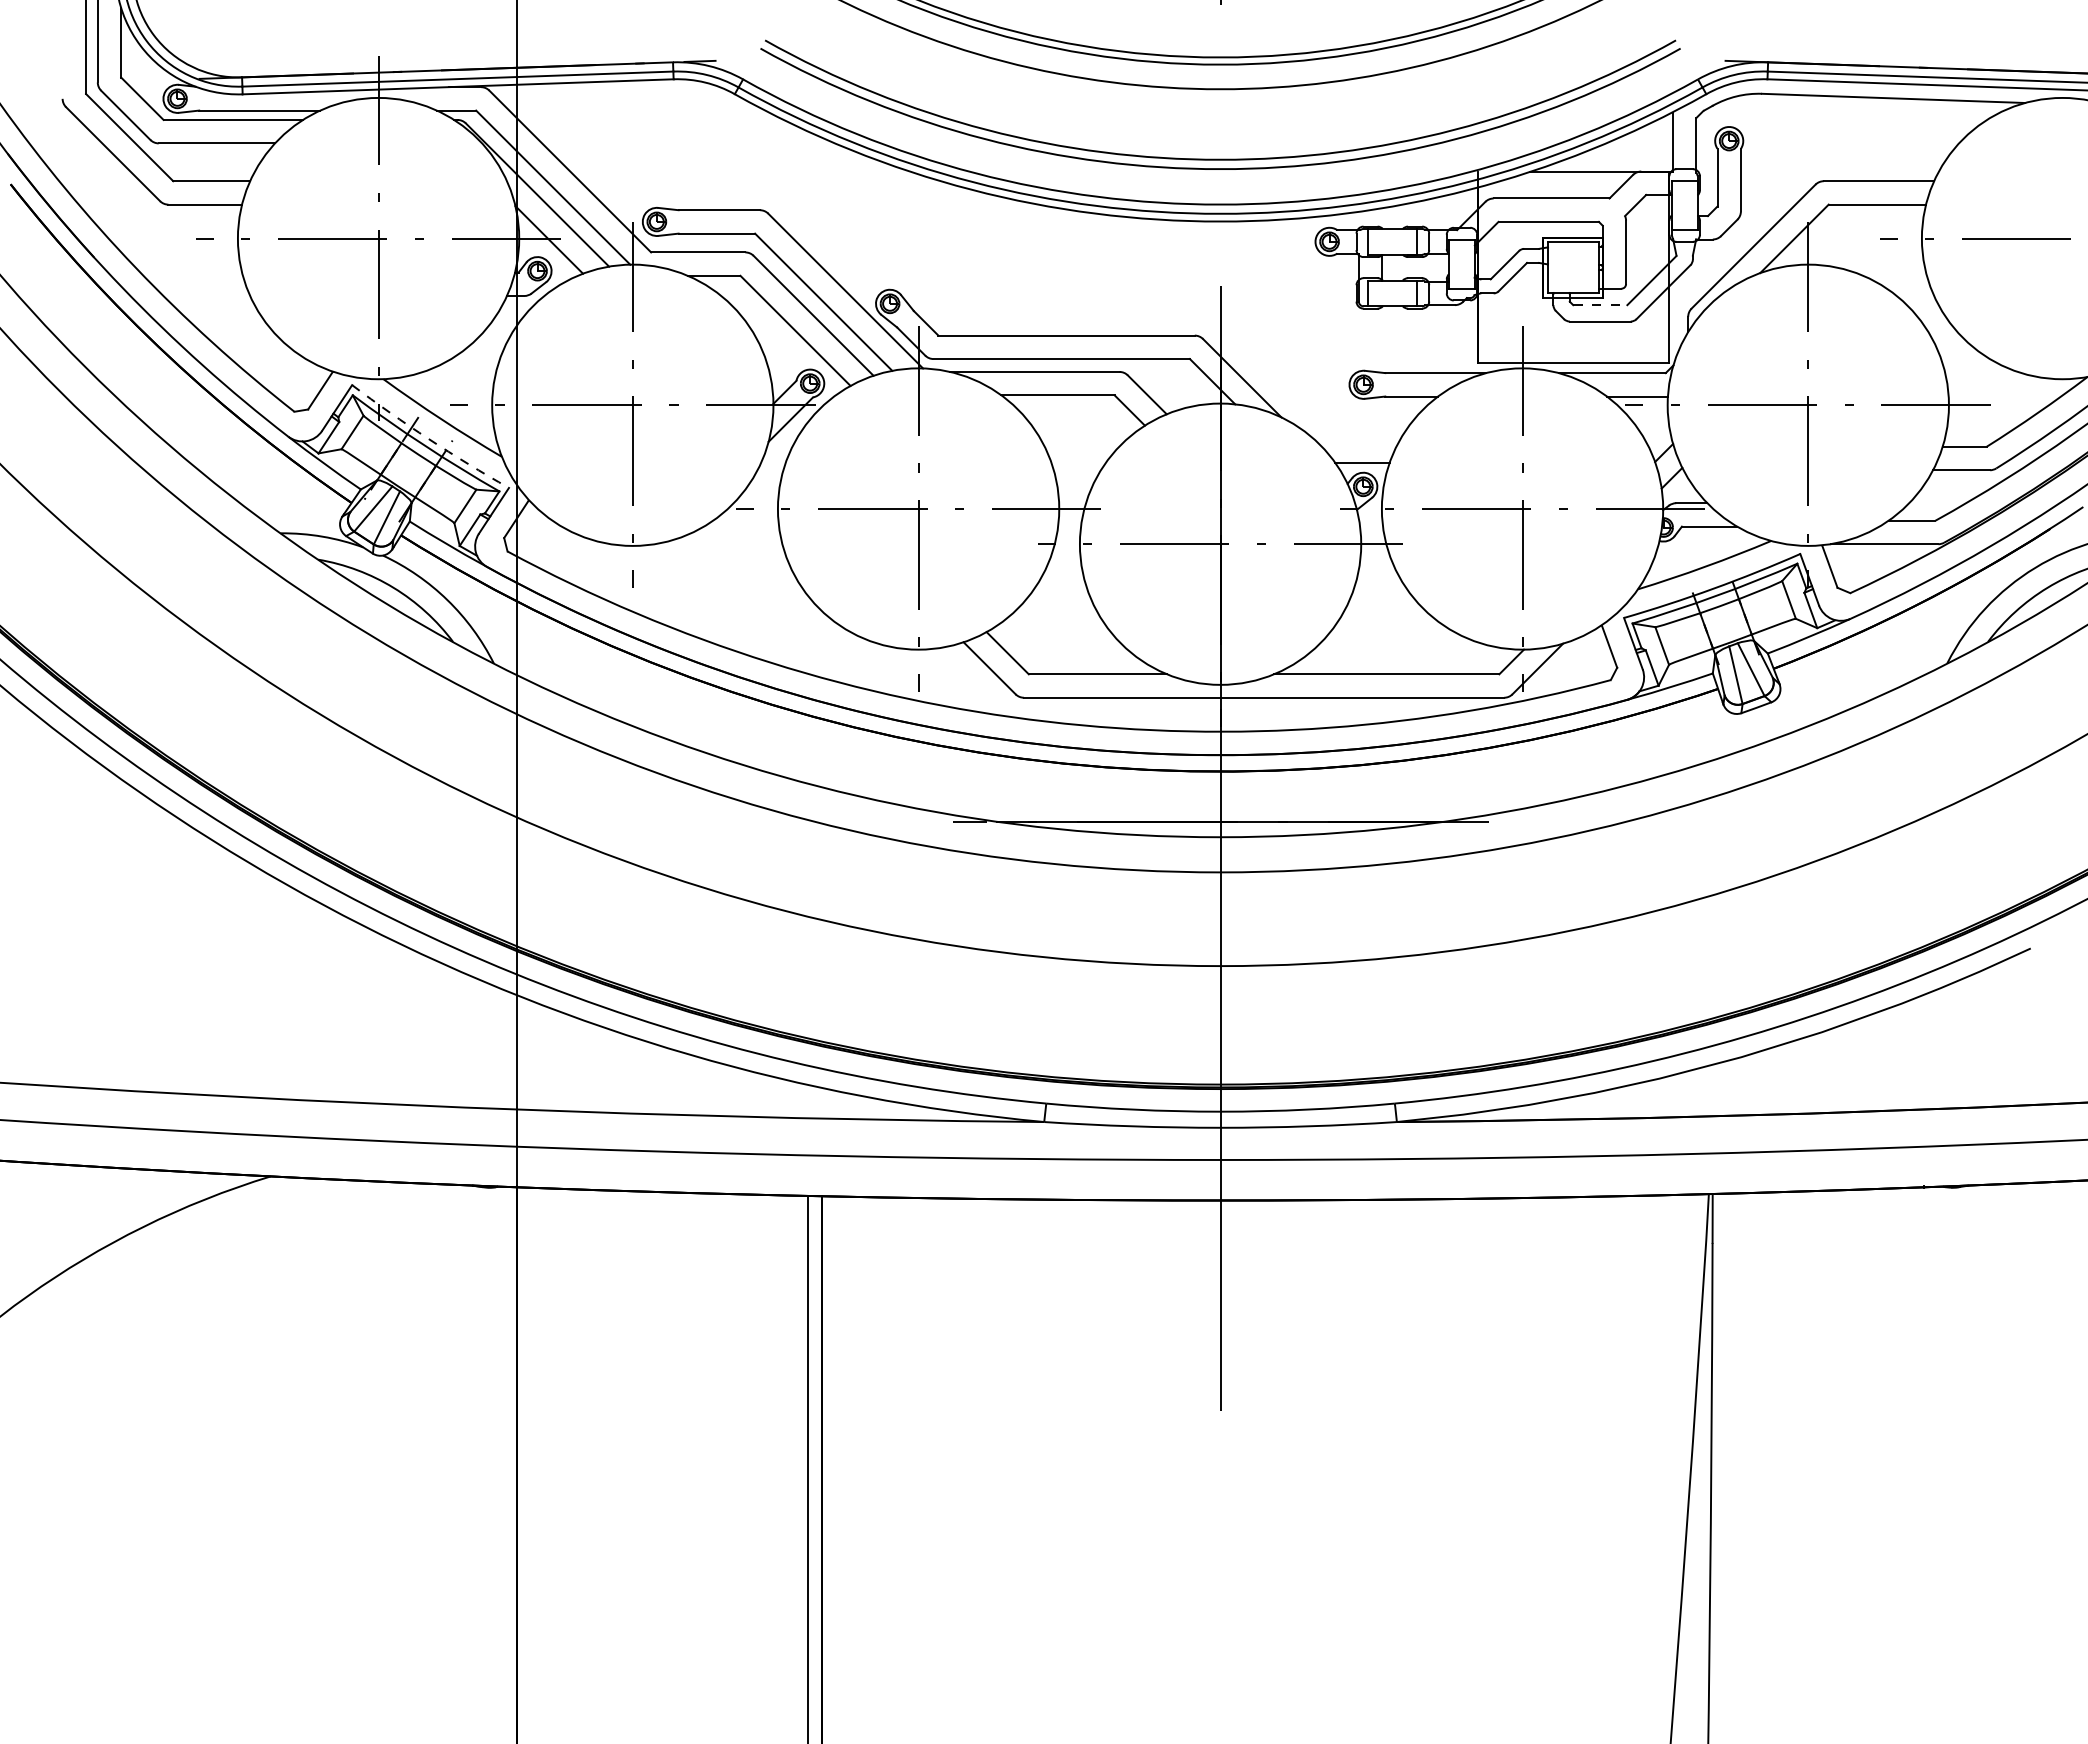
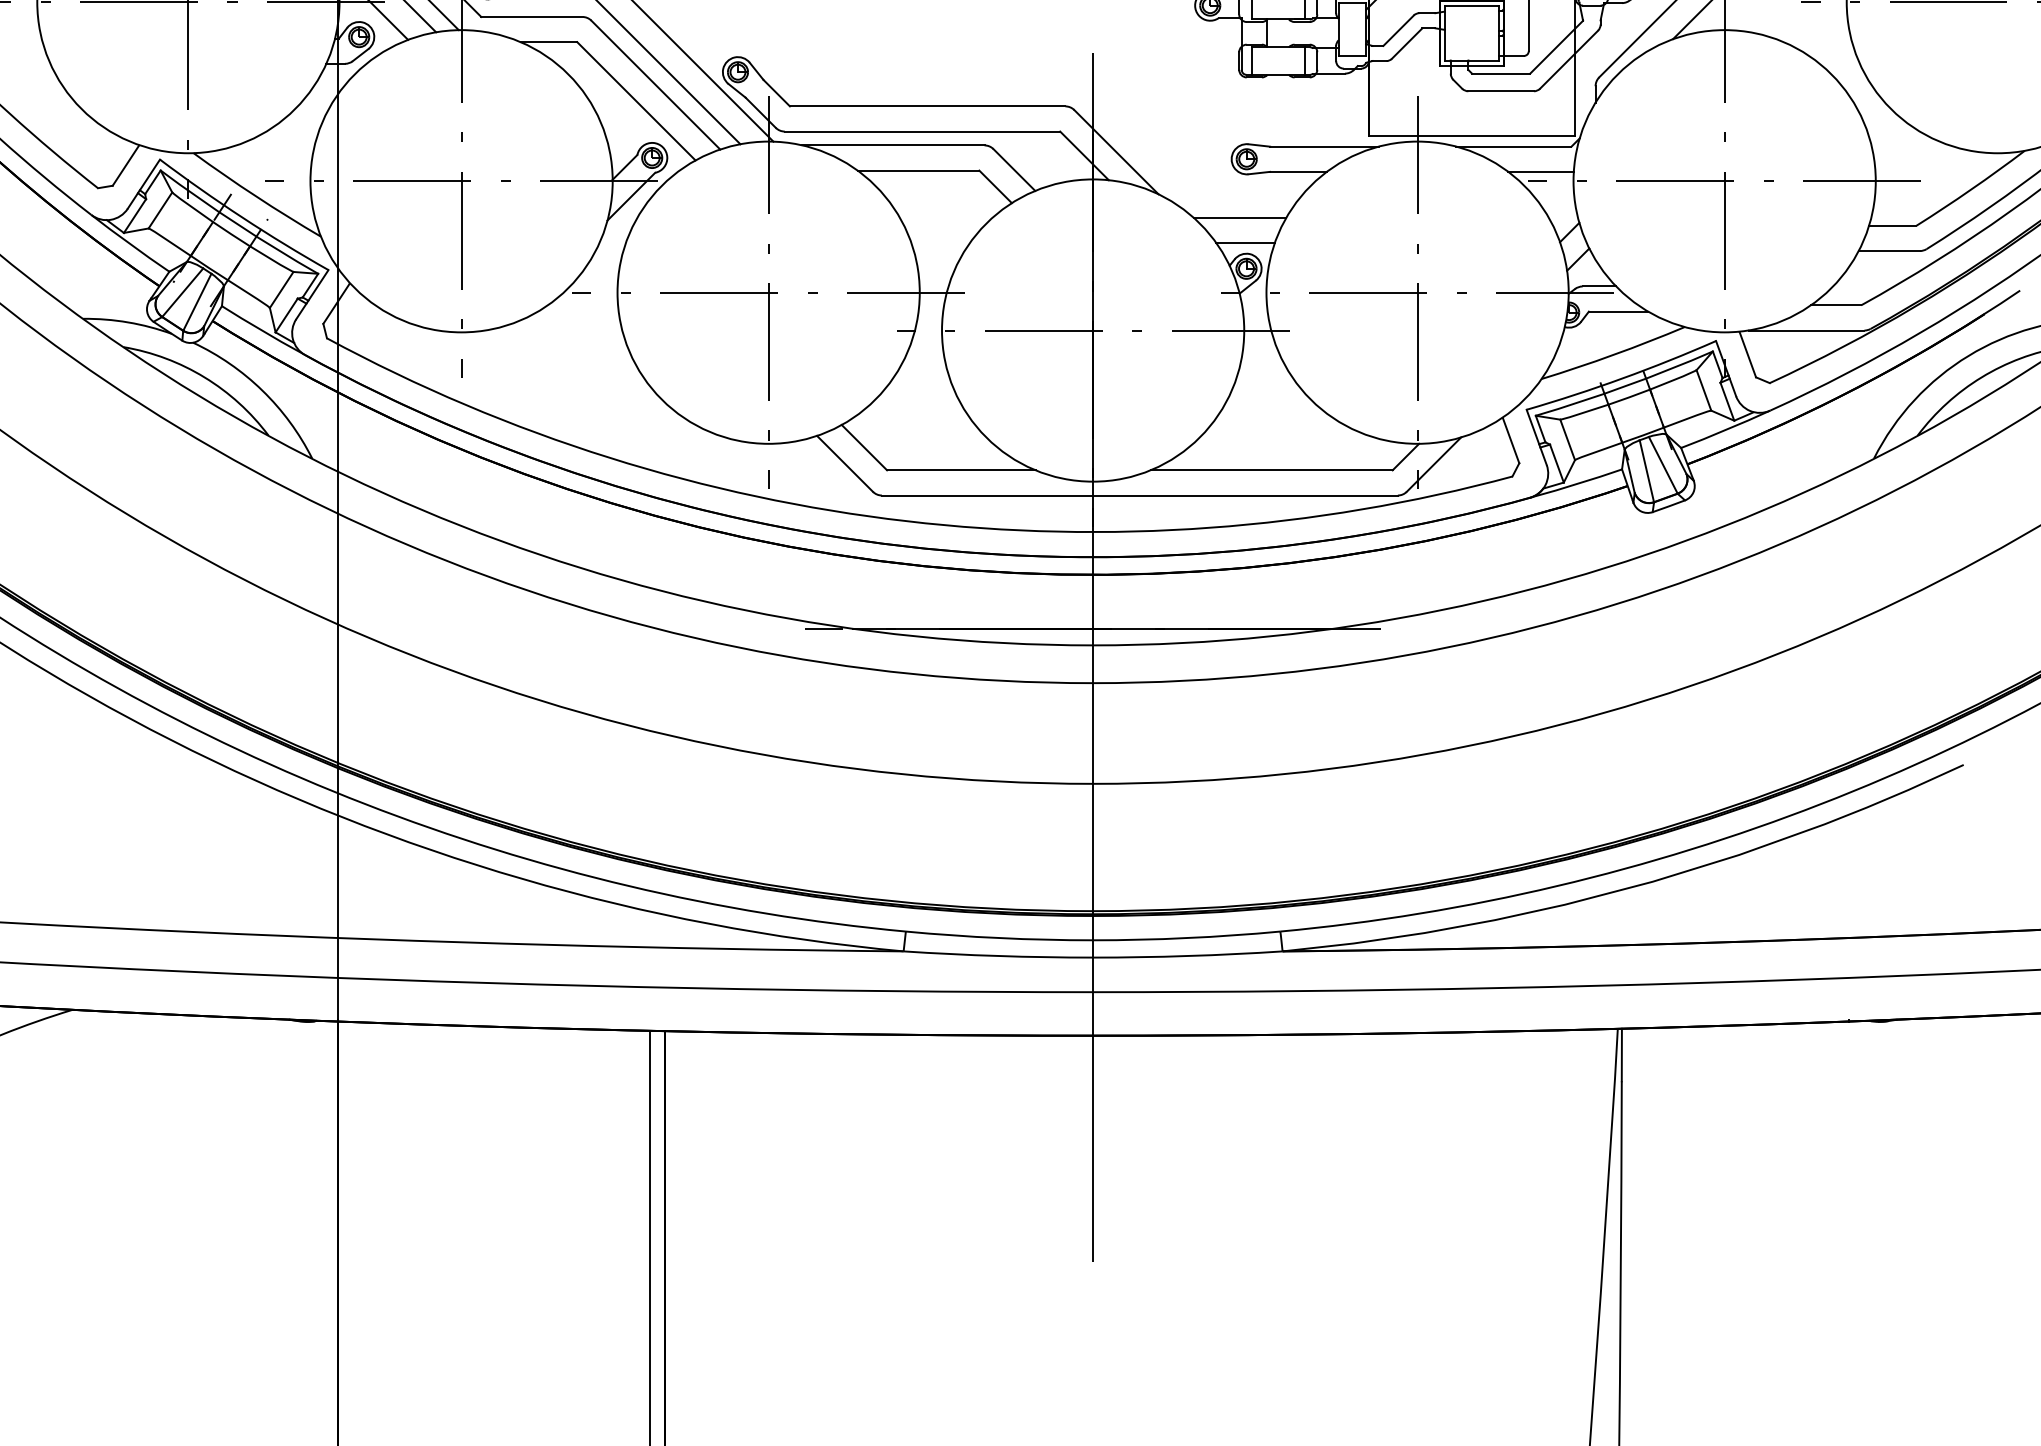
line: (1600, 305) -> (1501, 74), dashed -> solid
arc: (428, 439) -> (242, 218), dashed -> solid
line: (1357, 439) -> (1240, 218), added

